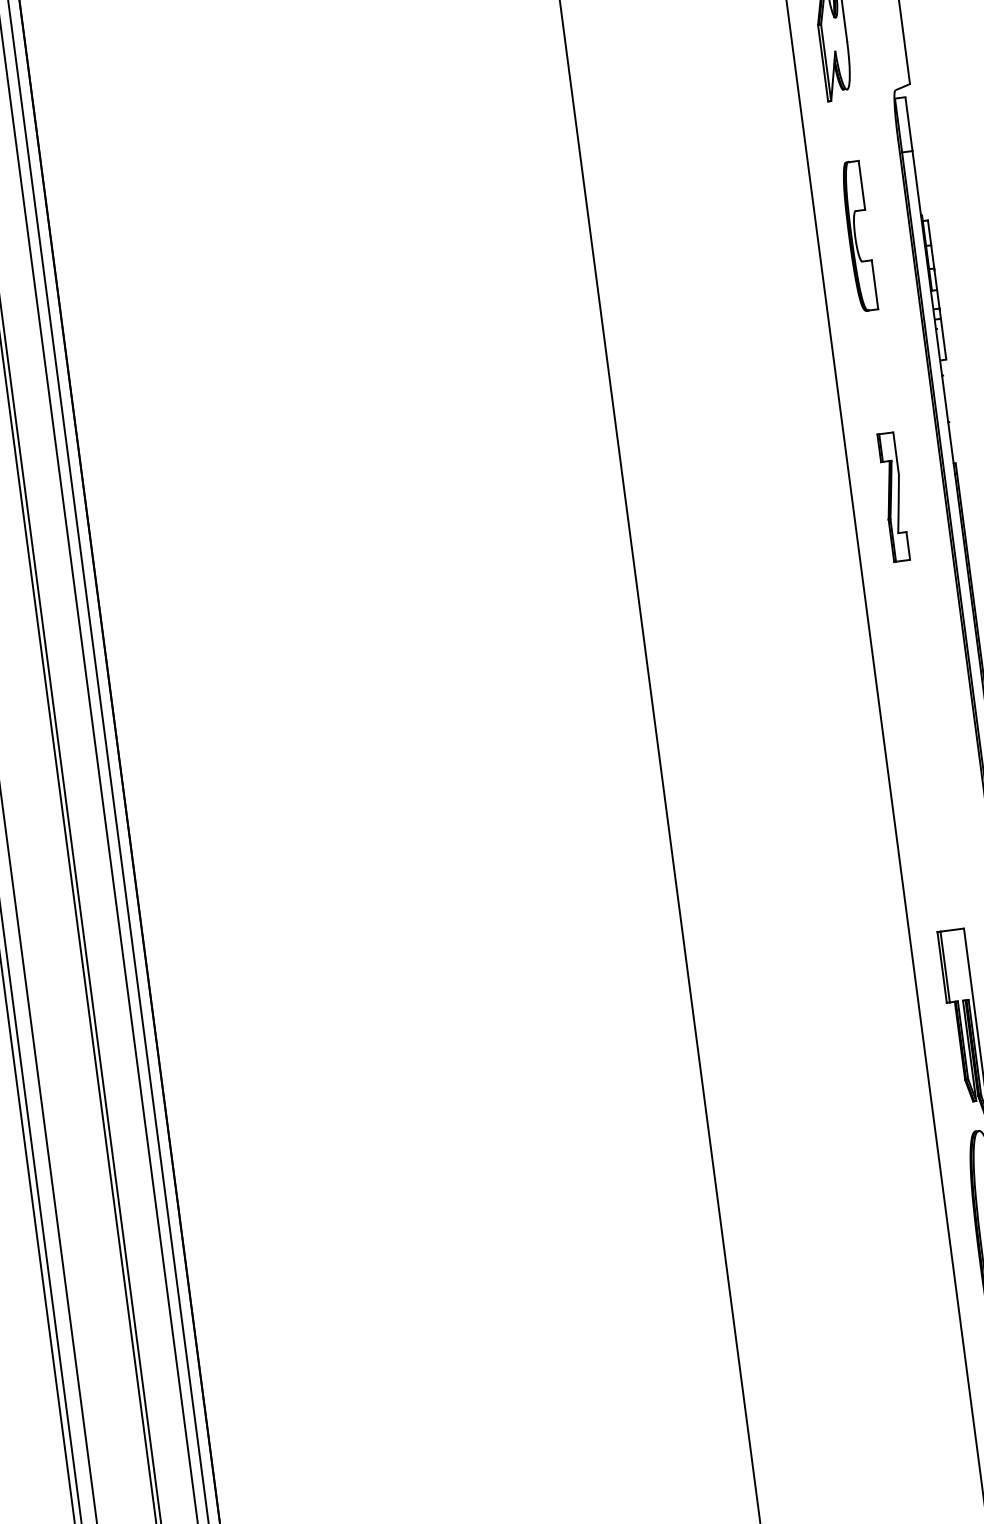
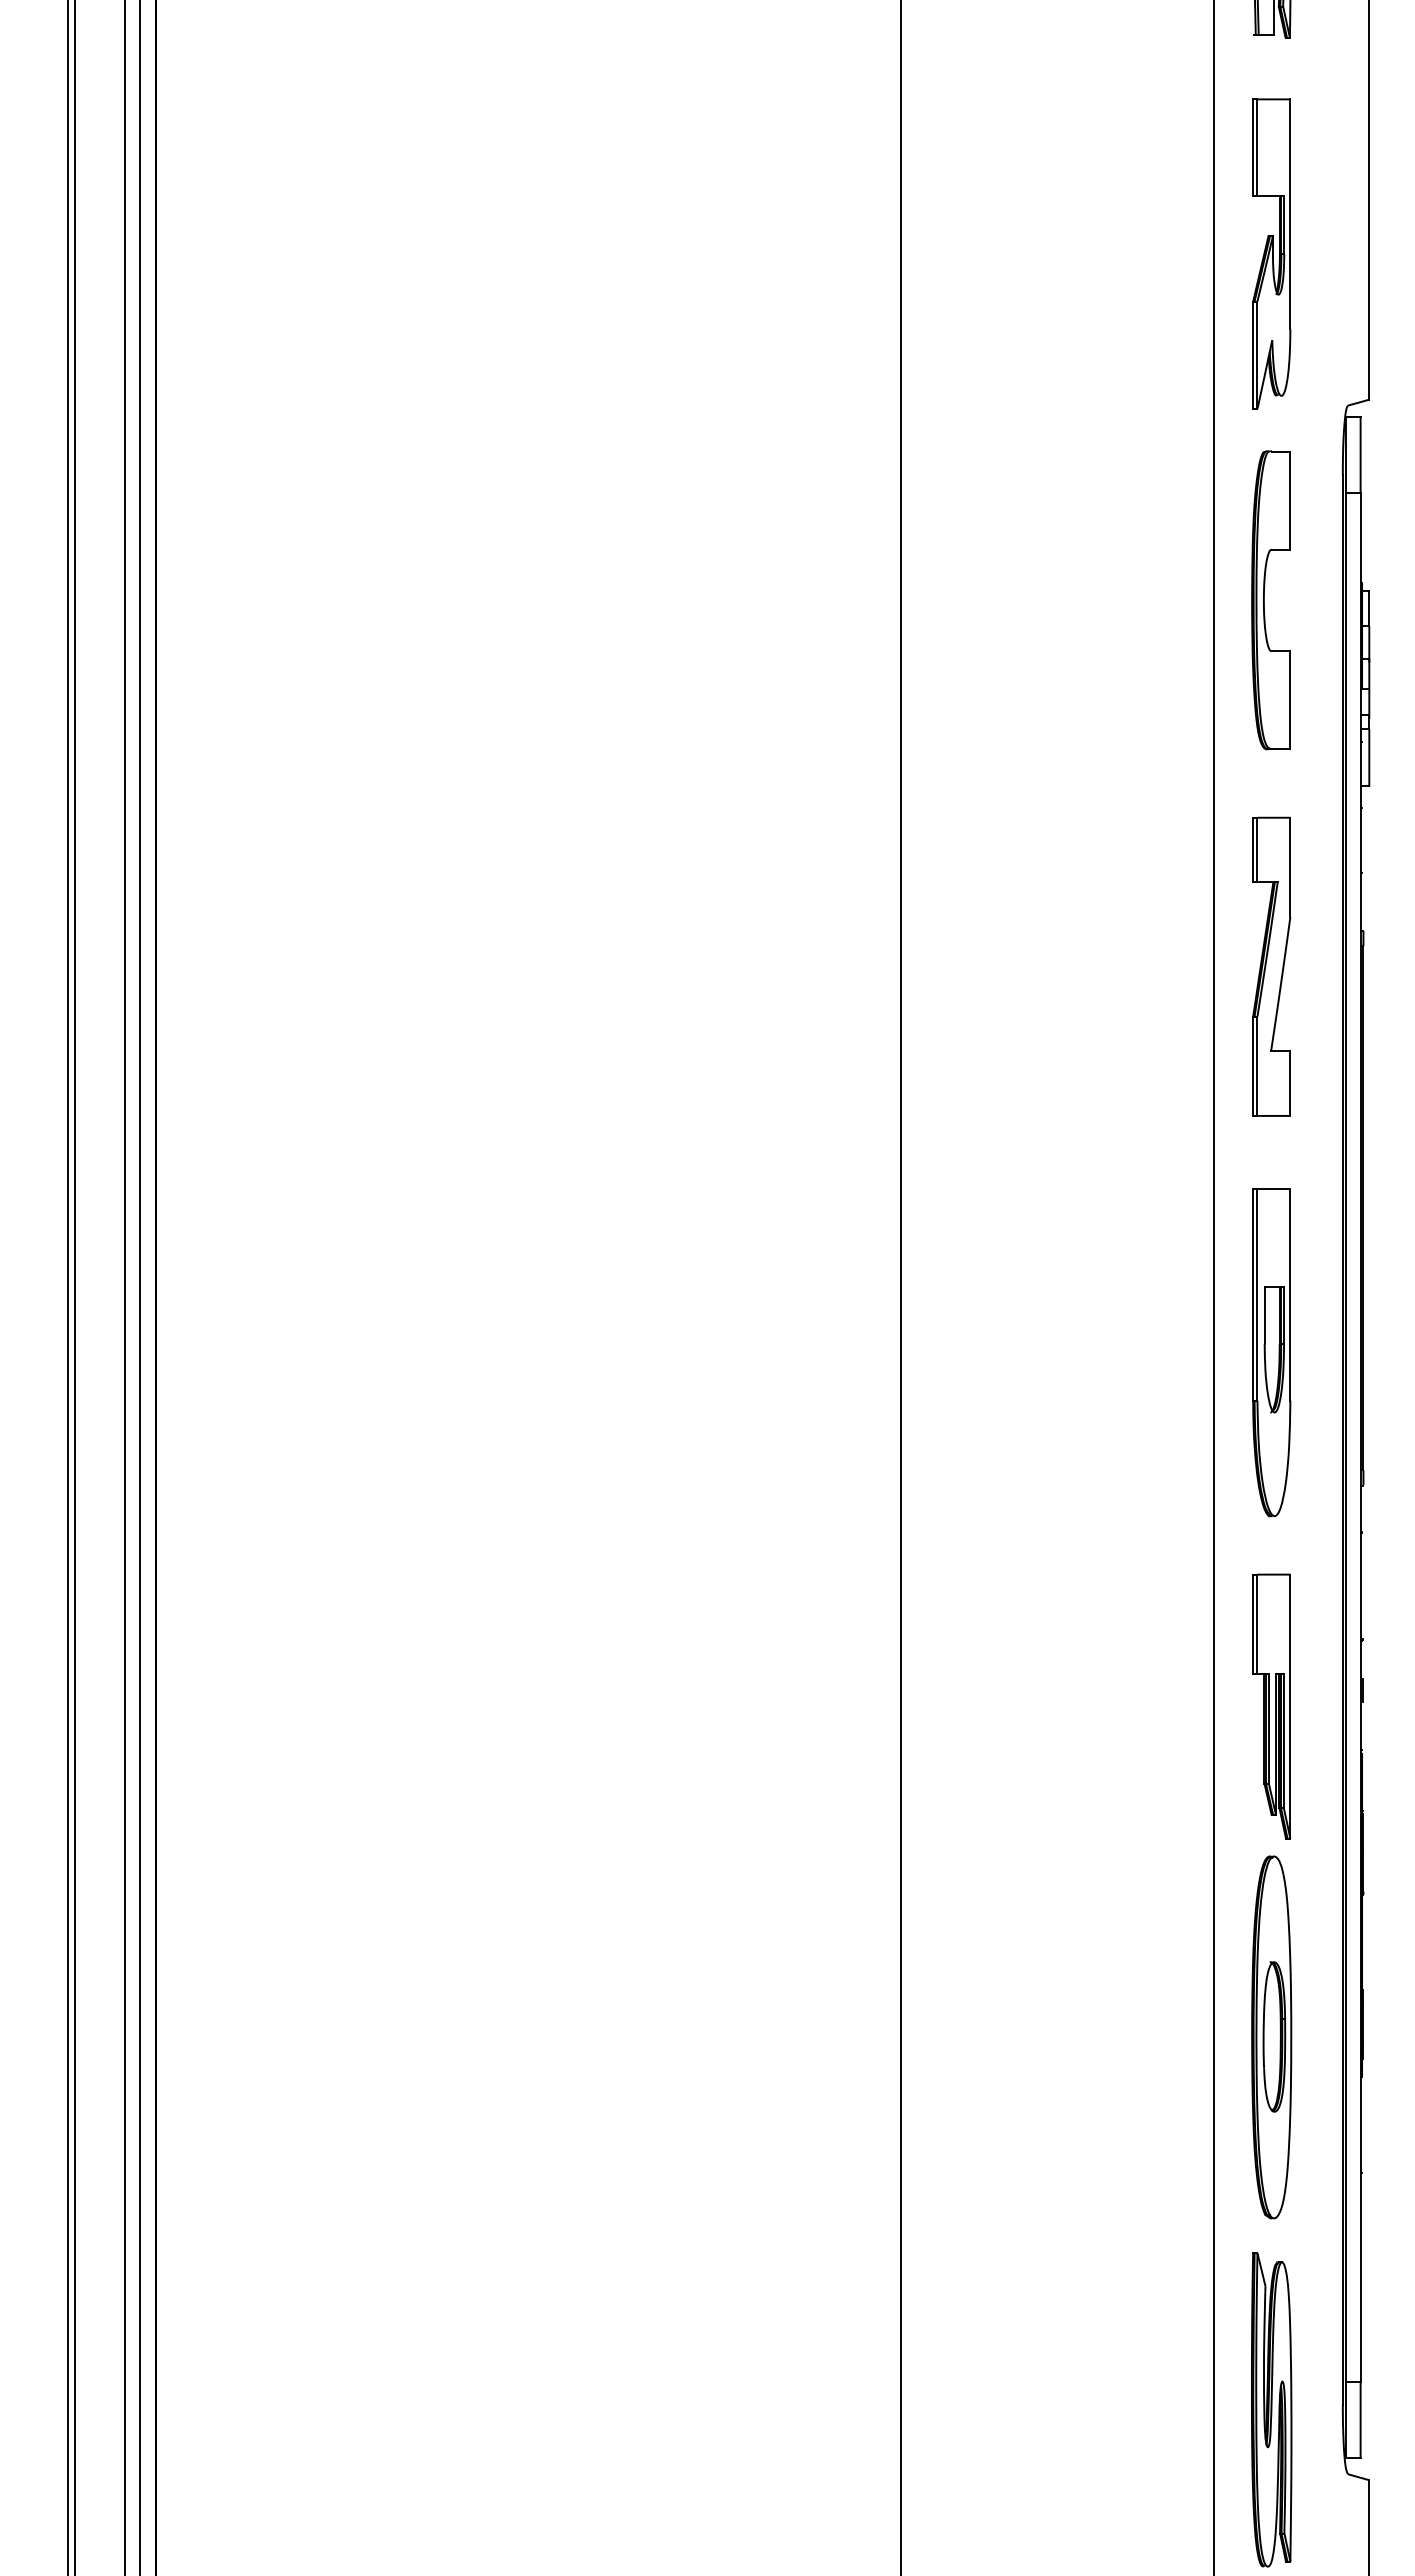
part: (858, 236) -> (1270, 600), size x1.43
part: (893, 497) -> (1271, 966), size x1.67
part: (929, 772) -> (1271, 1352), added

